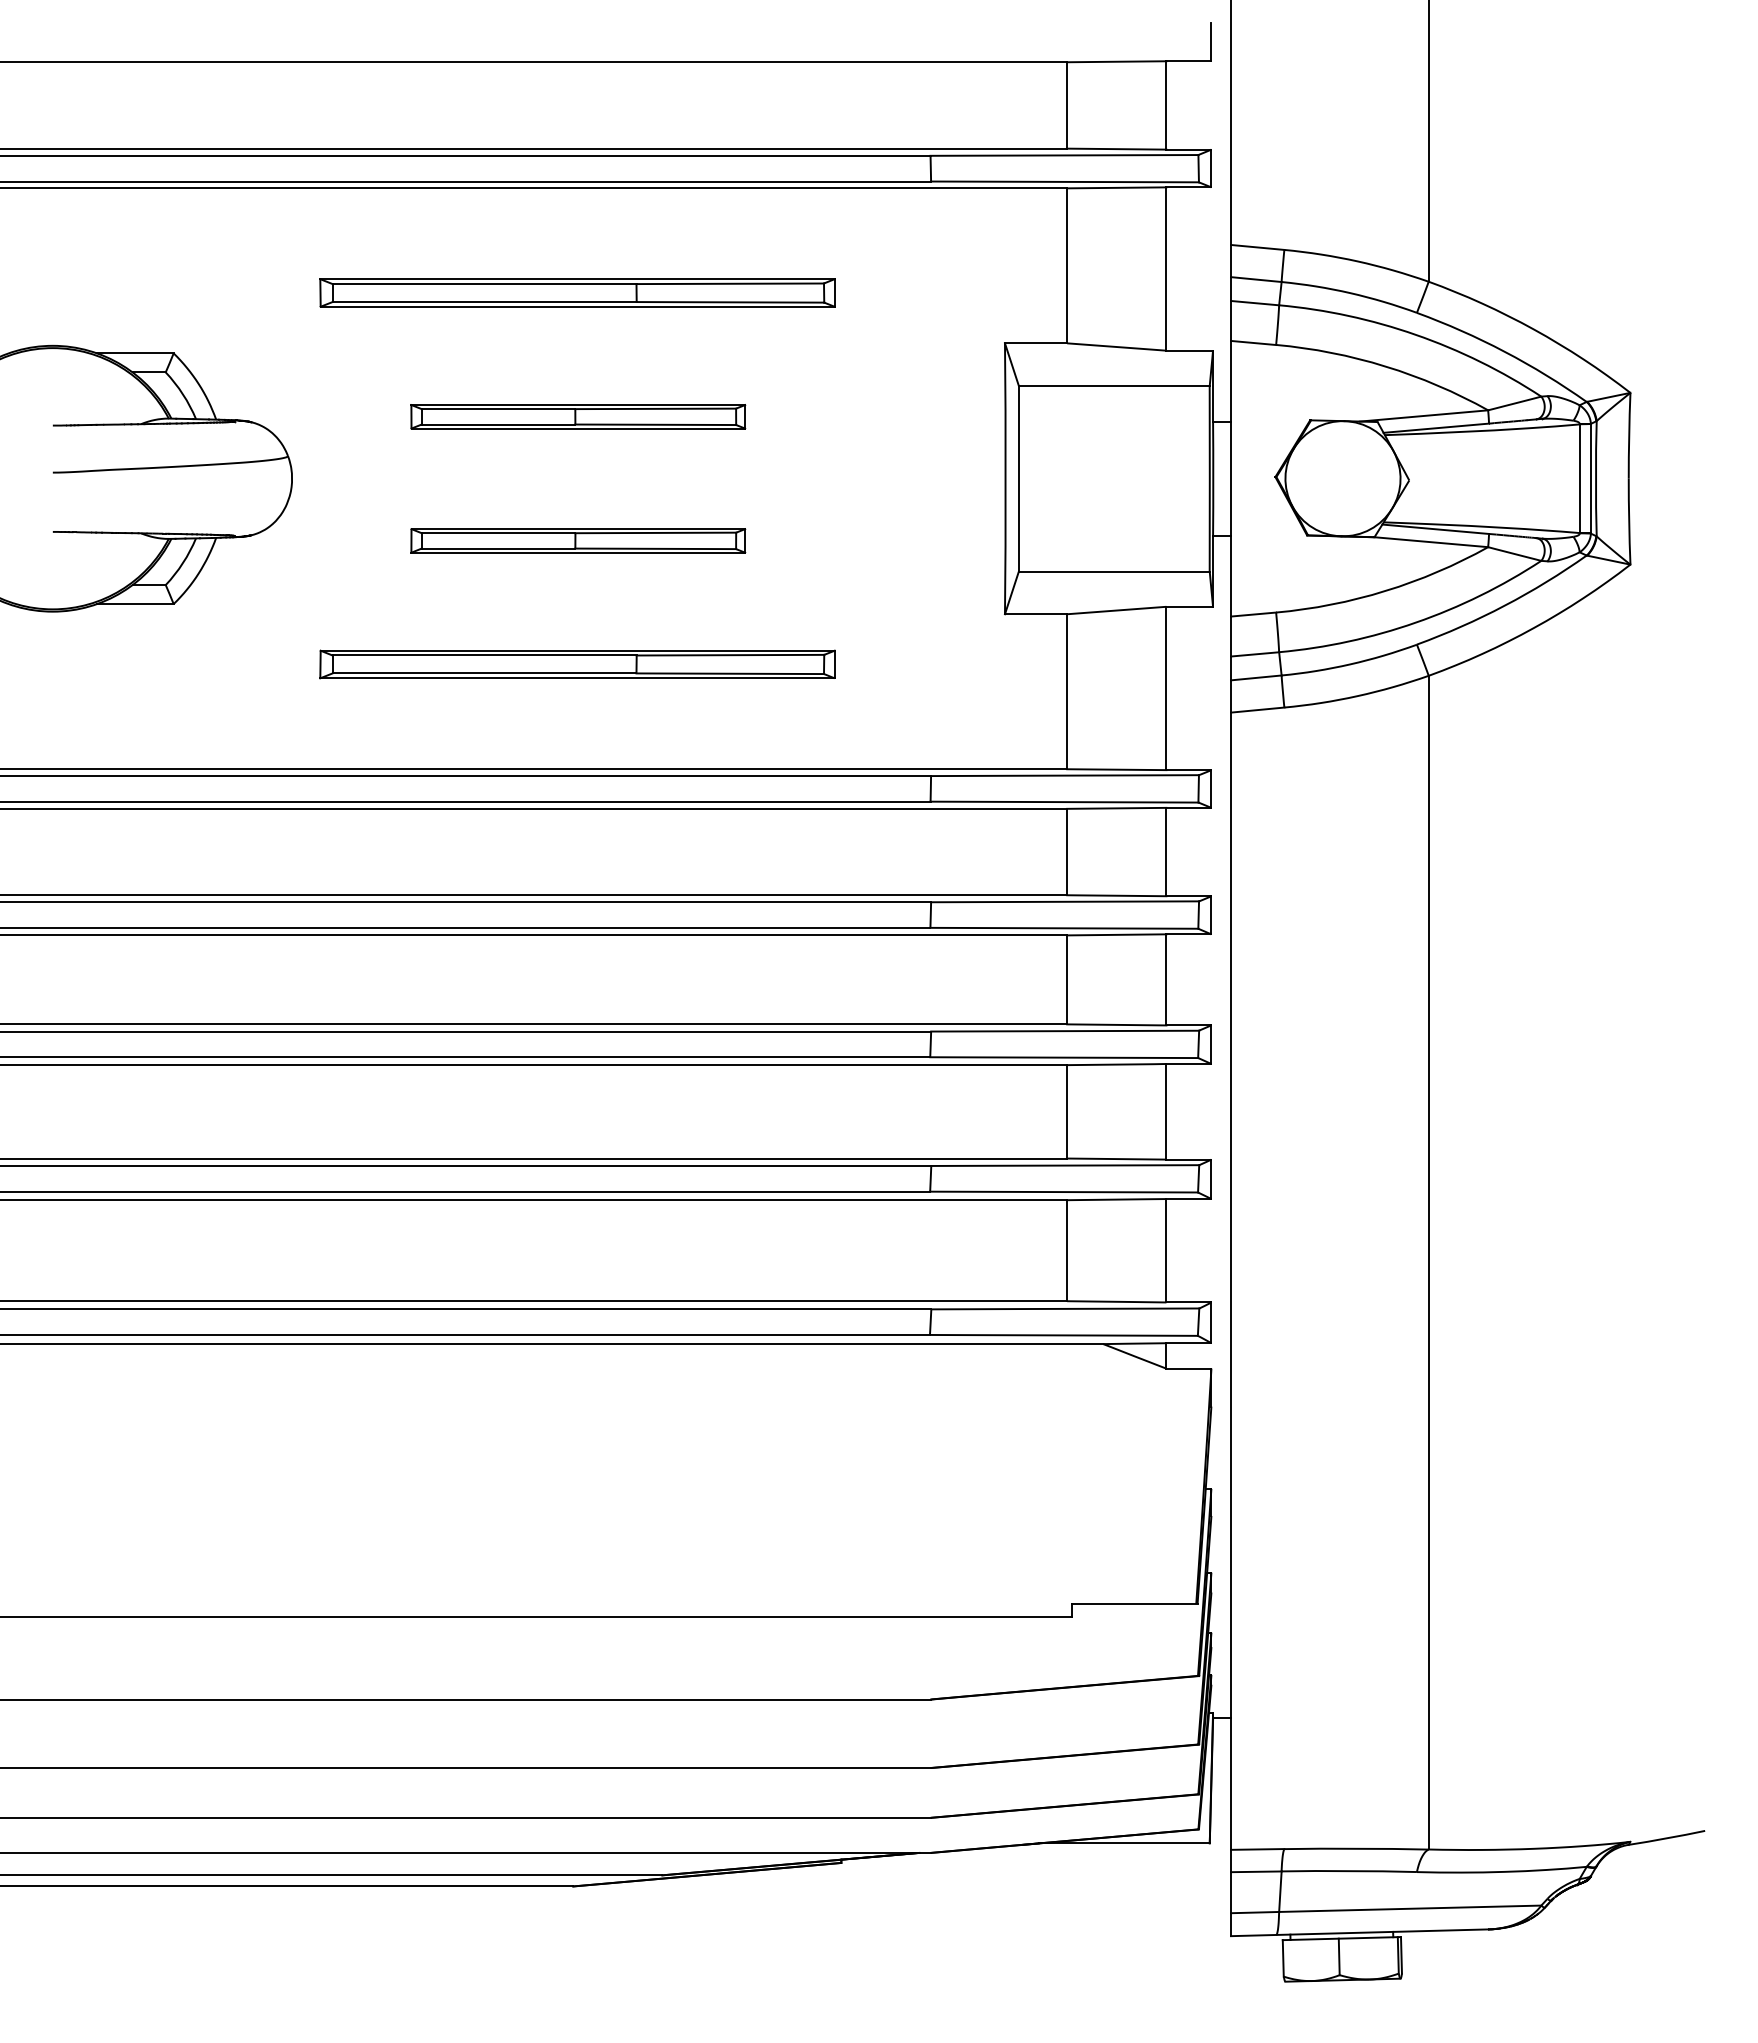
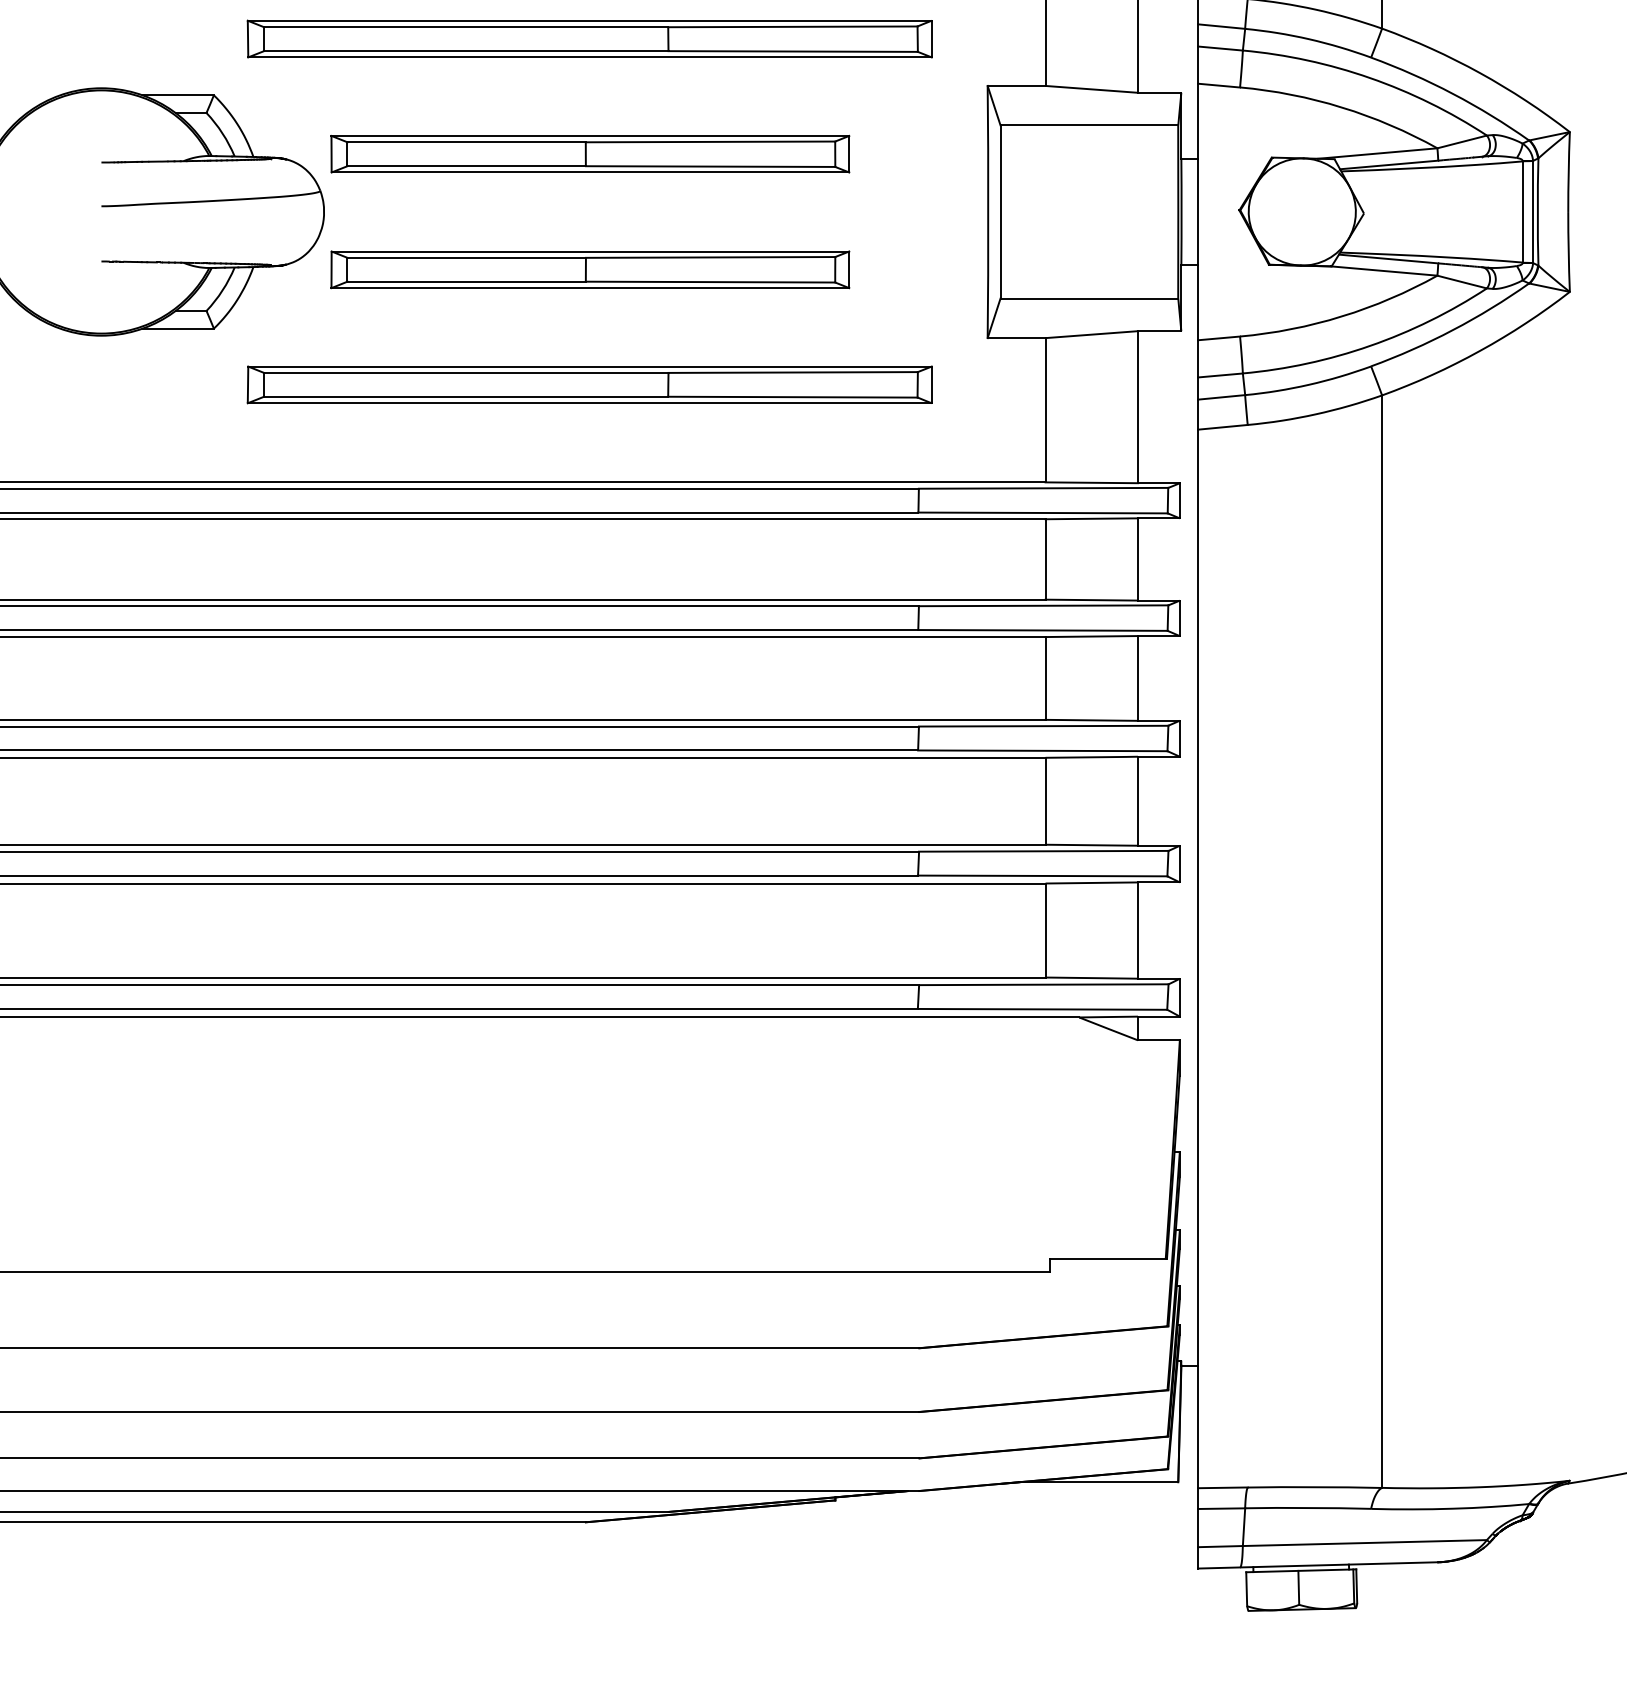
part: (577, 292) -> (589, 38), size x1.43
part: (578, 416) -> (590, 154), size x1.67
part: (578, 540) -> (590, 269), size x1.67
part: (577, 664) -> (589, 384), size x1.43

